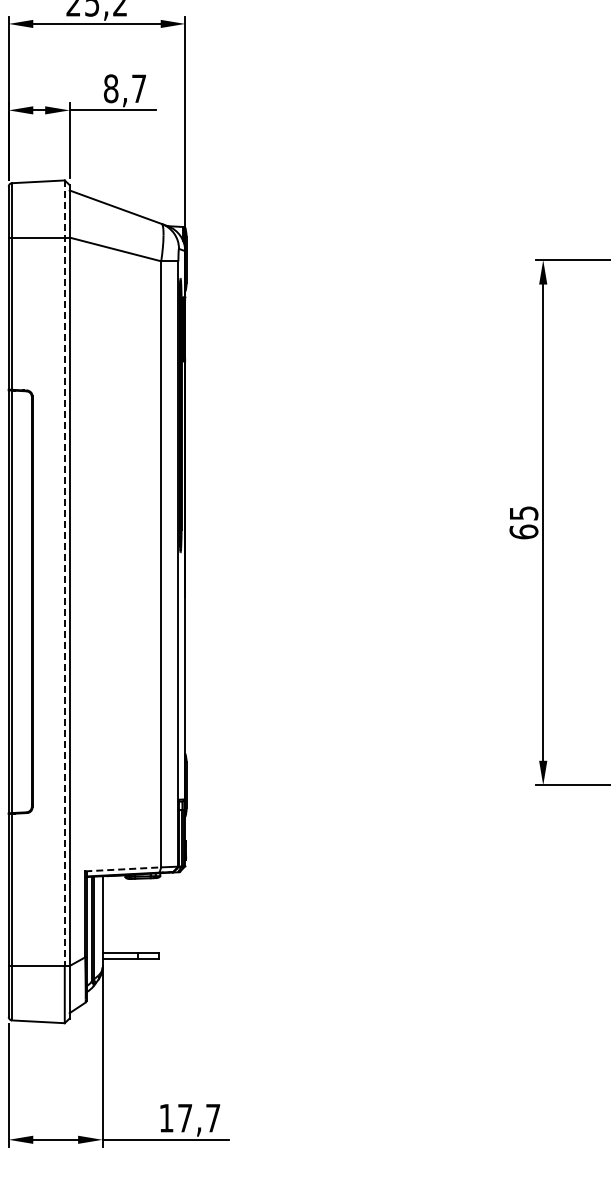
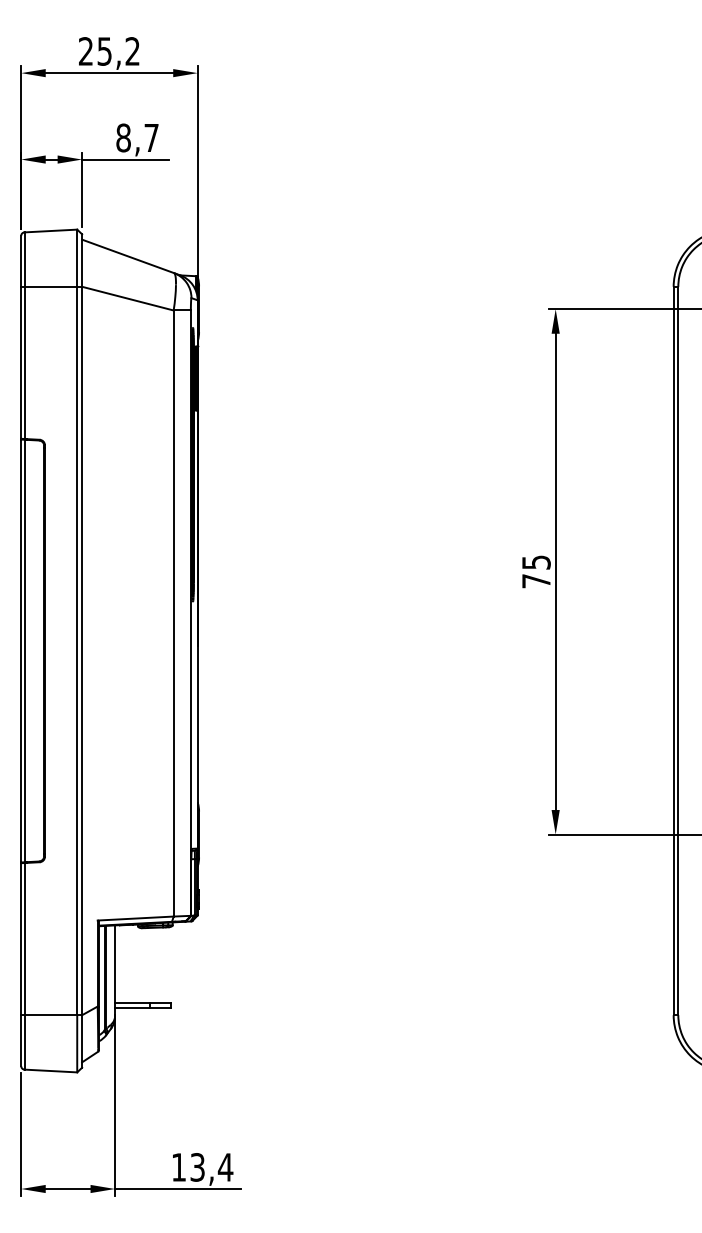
text: (524, 531) -> (536, 580), 65 -> 75
line: (65, 573) -> (77, 622), dashed -> solid
line: (124, 869) -> (136, 918), dashed -> solid
text: (199, 1118) -> (211, 1167), 17,7 -> 13,4

